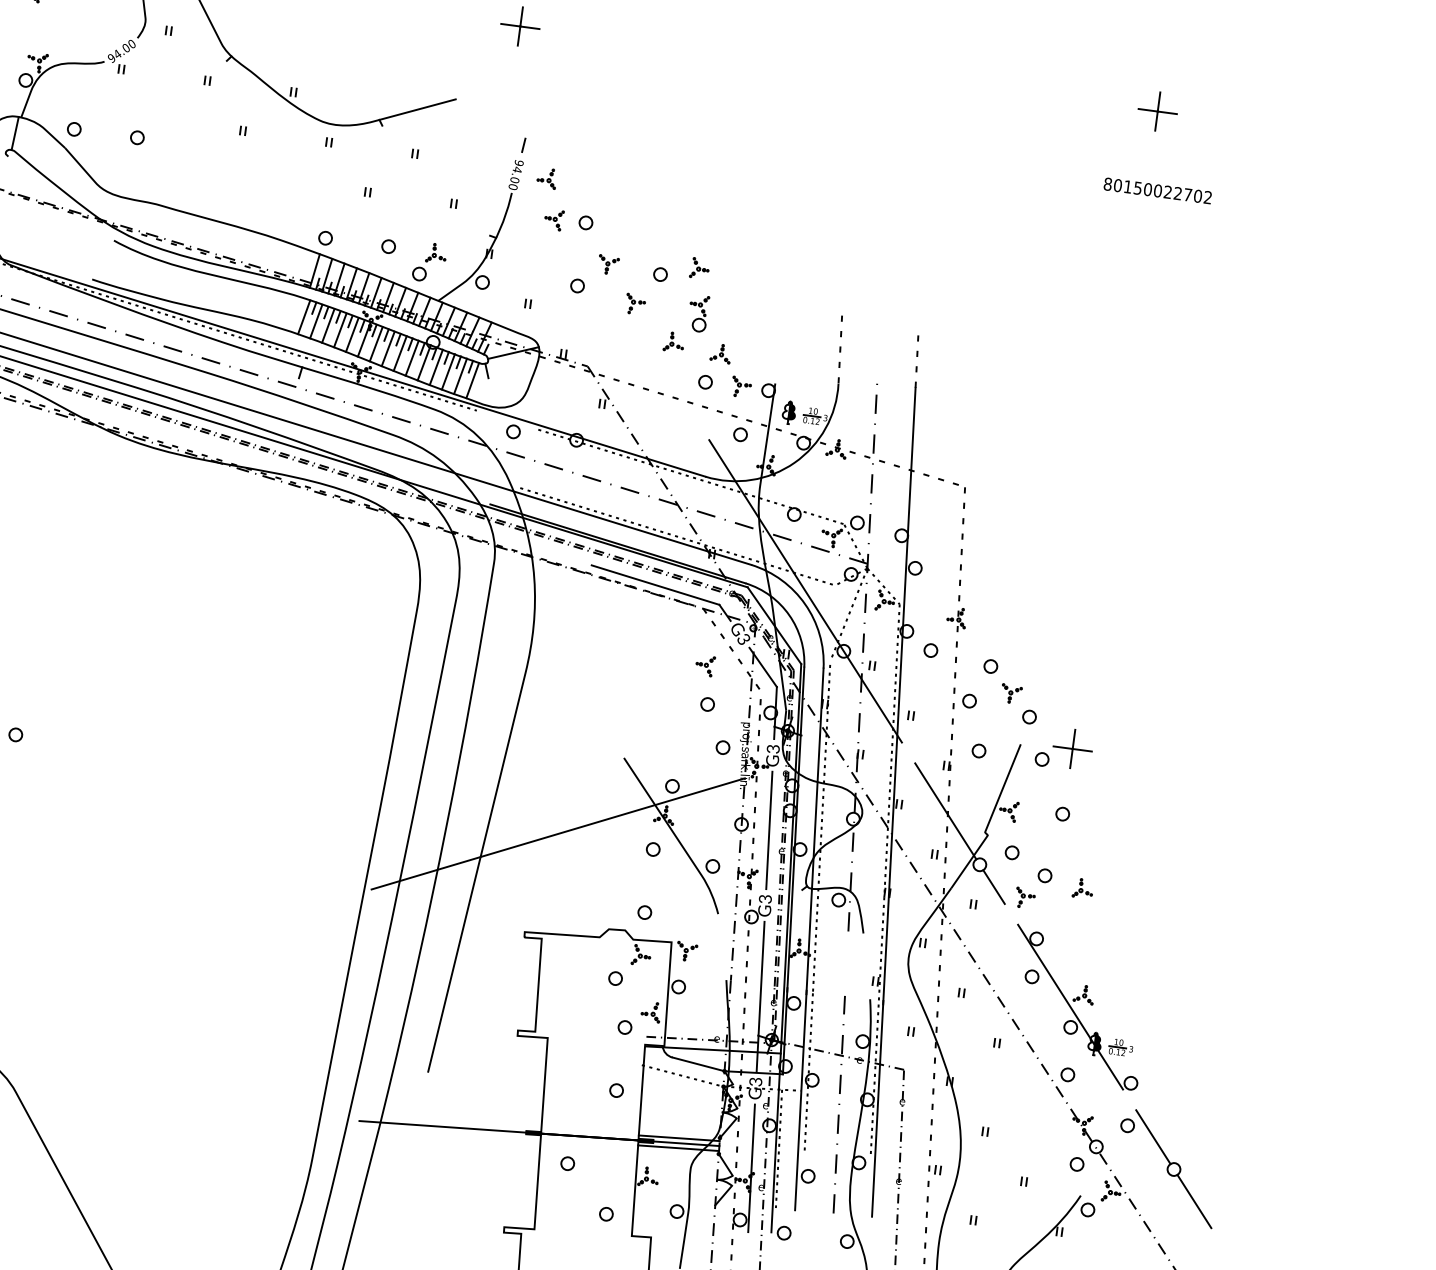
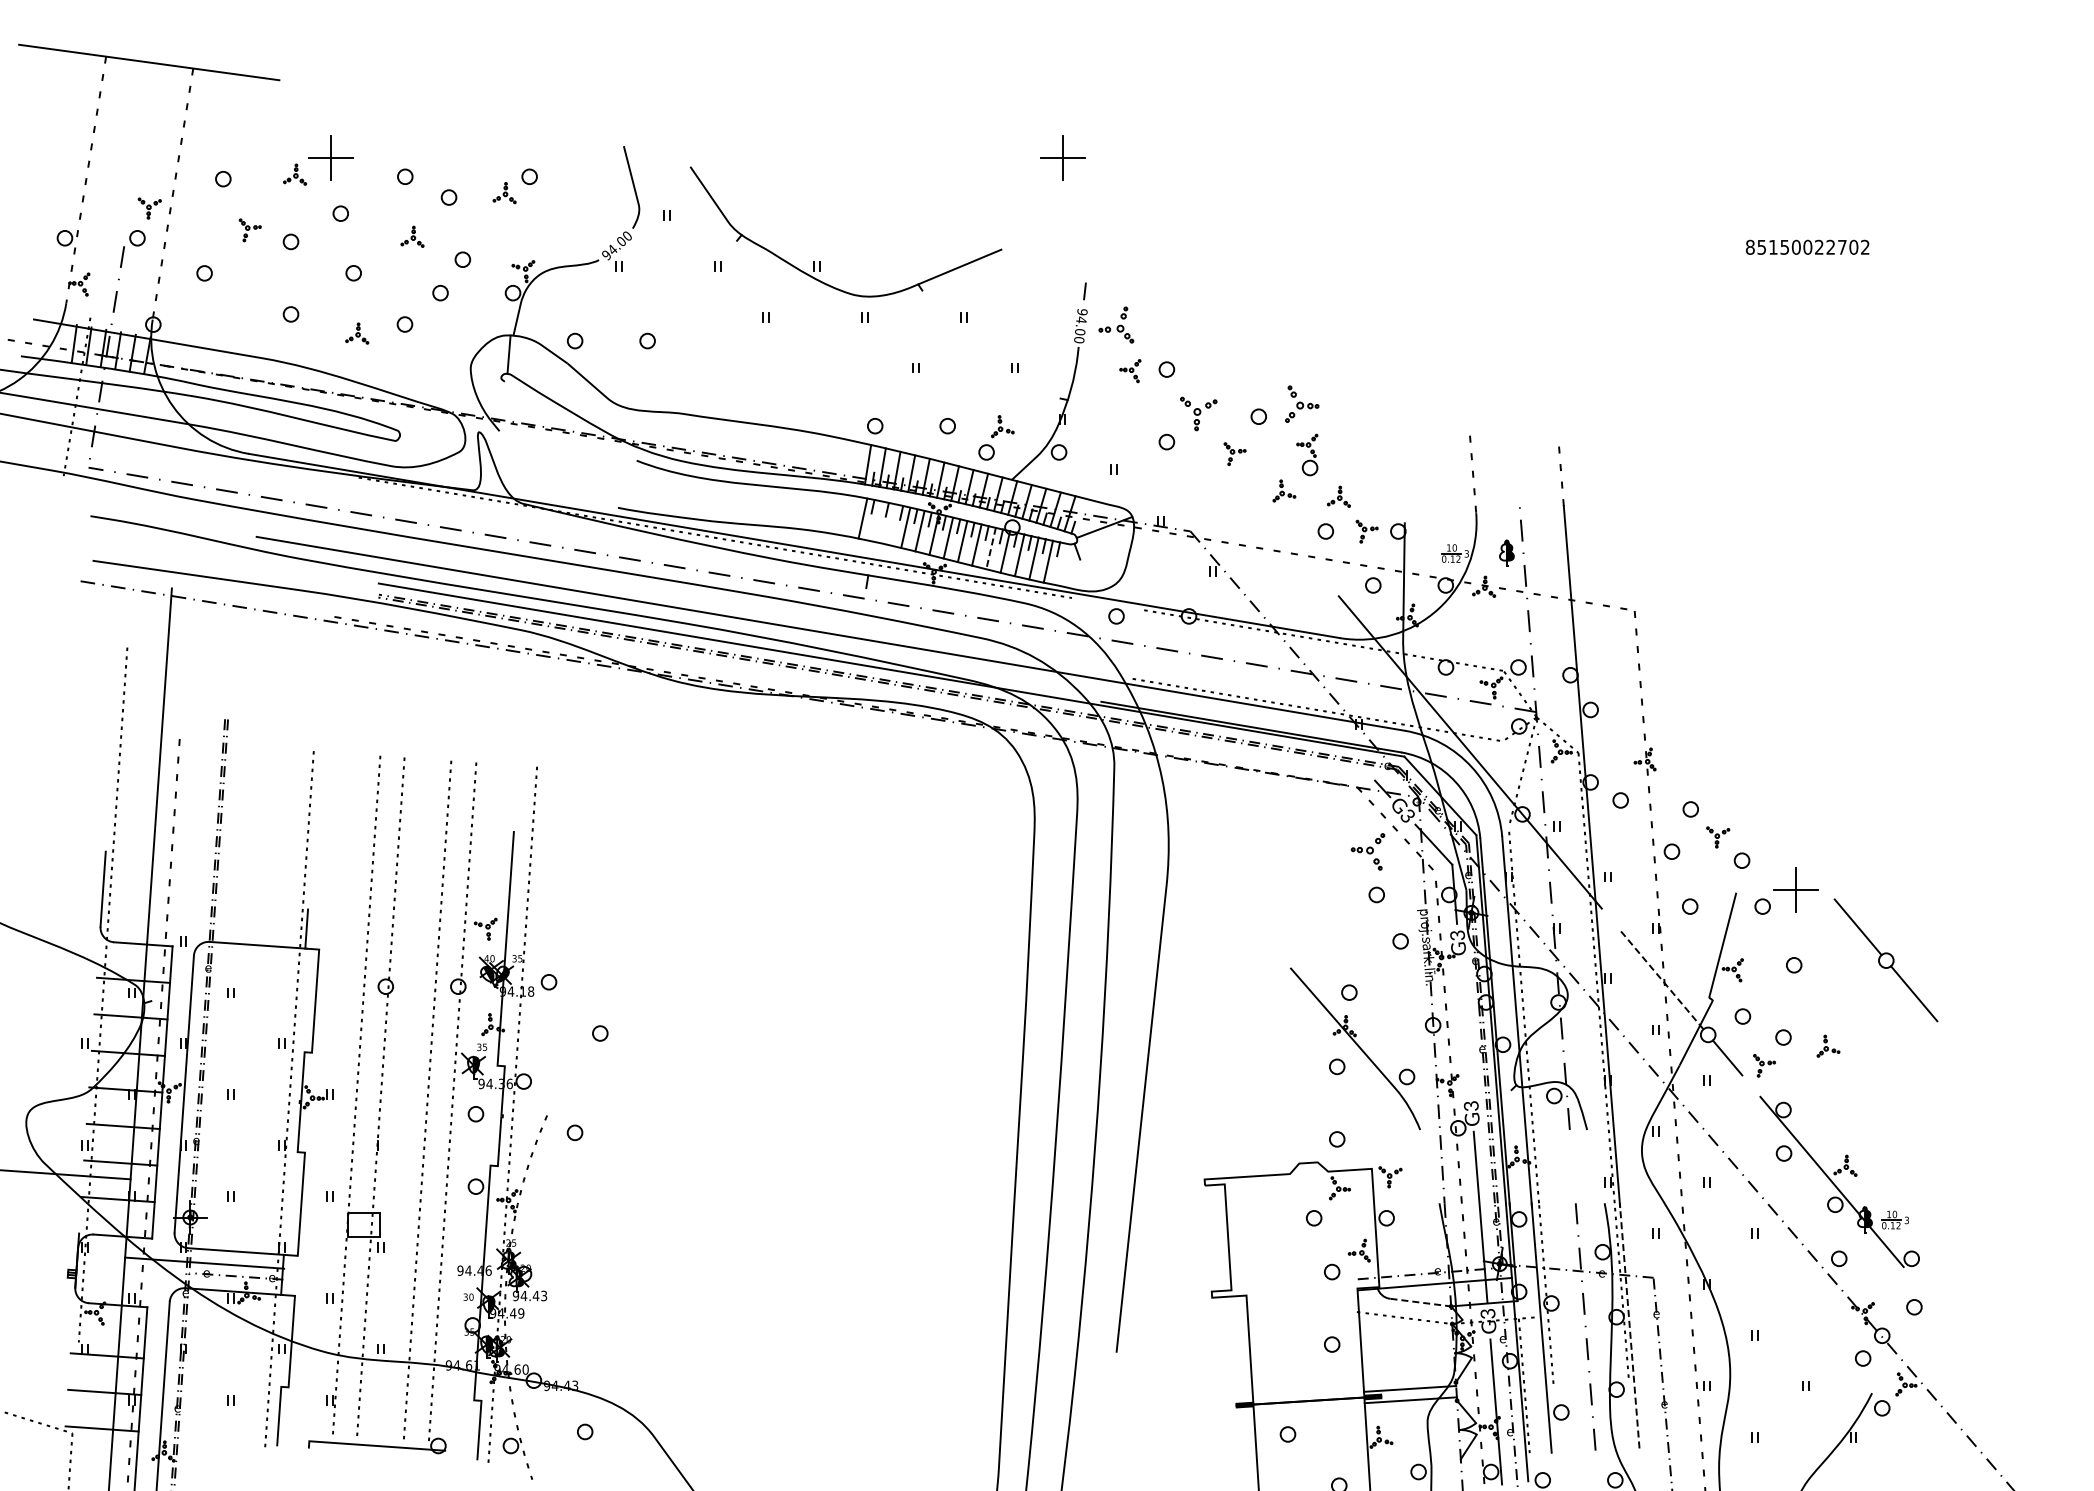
part: (1157, 111) -> (1795, 157), removed
part: (546, 178) -> (1115, 325), size x1.6
text: (1117, 184) -> (1761, 246), 80150022702 -> 85150022702
part: (608, 264) -> (1198, 413), size x1.6
part: (700, 268) -> (1302, 403), size x1.6
line: (315, 321) -> (876, 521), removed
line: (328, 325) -> (891, 524), removed
line: (412, 359) -> (991, 549), solid -> dashed
line: (472, 380) -> (1062, 564), removed
part: (788, 412) -> (1506, 552), moved
line: (655, 584) -> (1299, 767), removed
part: (705, 665) -> (1368, 851), size x1.6
line: (945, 811) -> (1661, 979), solid -> dashed
line: (769, 830) -> (1465, 1027), removed
line: (558, 833) -> (1227, 1063), removed
line: (698, 1064) -> (1420, 1302), solid -> dashed
line: (877, 1108) -> (1629, 1325), solid -> dashed
line: (539, 1133) -> (1251, 1404), removed
part: (1173, 1169) -> (1885, 960), moved

